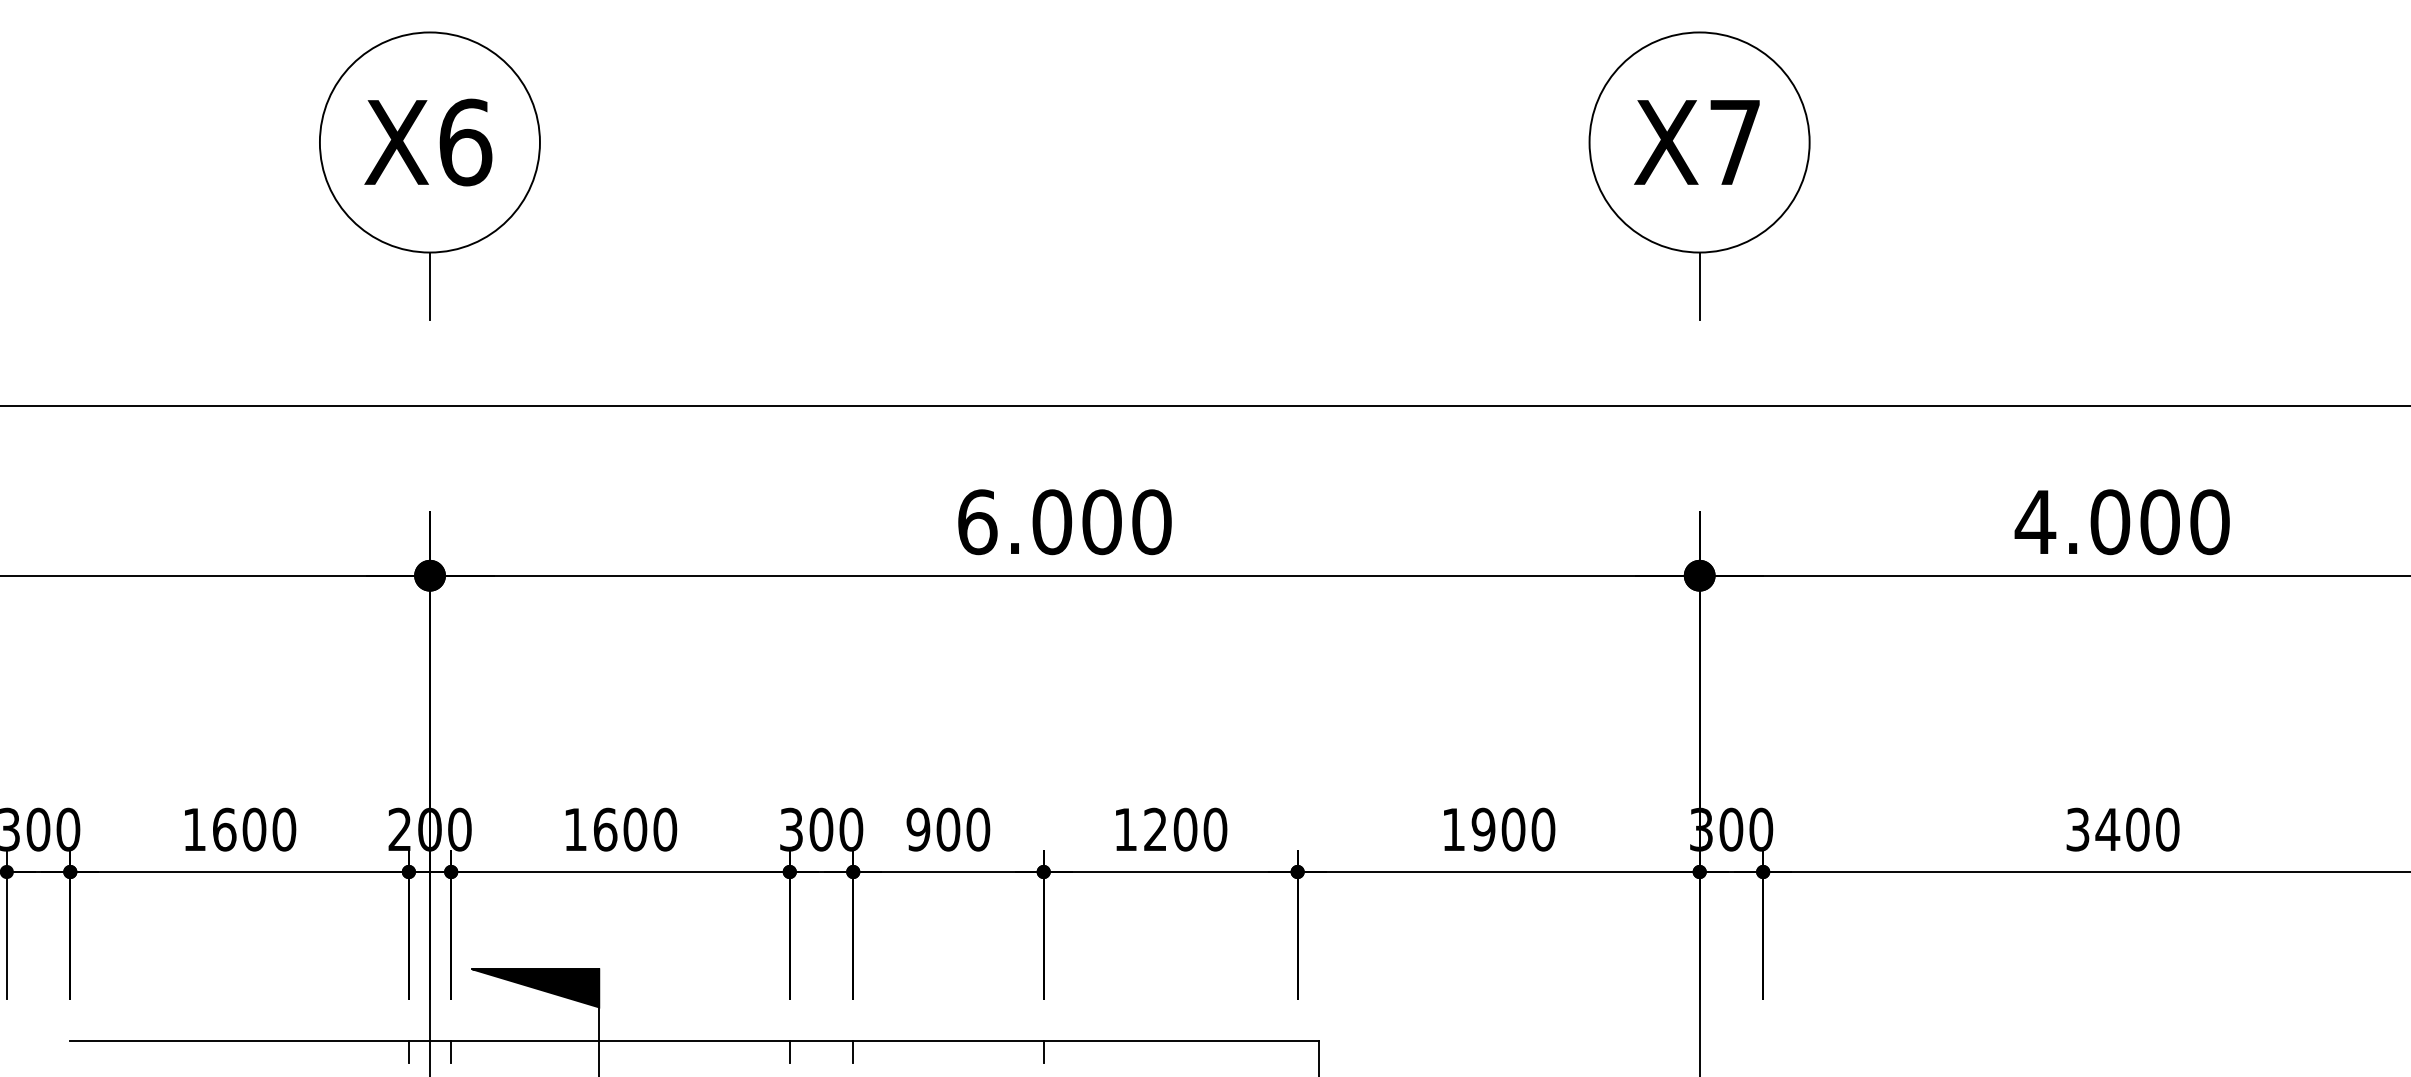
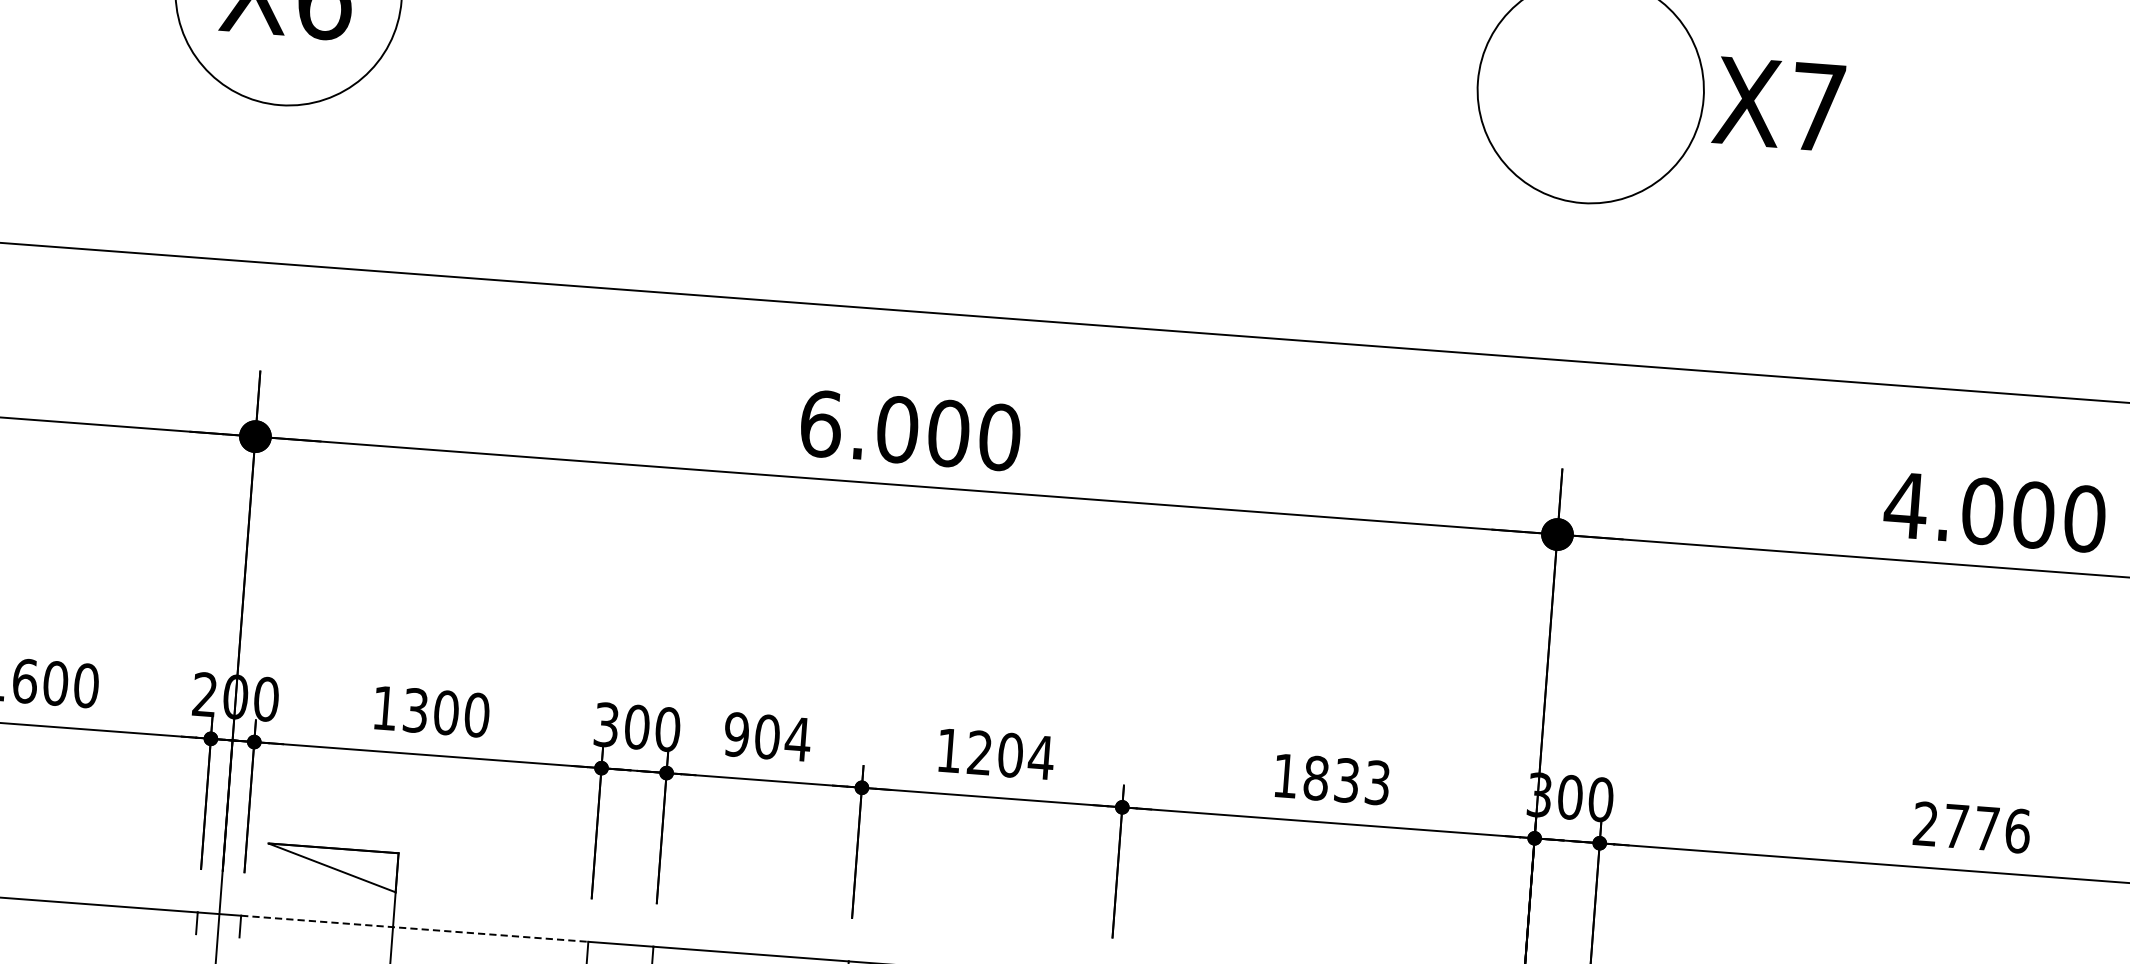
text: (1696, 142) -> (1778, 104), moved
line: (429, 286) -> (277, 139), removed
line: (1699, 286) -> (1579, 237), removed
text: (605, 829) -> (415, 710), 1600 -> 1300
text: (977, 829) -> (797, 739), 900 -> 904
text: (1214, 829) -> (1040, 757), 1200 -> 1204
text: (1513, 829) -> (1346, 780), 1900 -> 1833
text: (2122, 829) -> (1971, 827), 3400 -> 2776
fill: (535, 988) -> (331, 868), removed
line: (620, 1041) -> (414, 928), solid -> dashed

